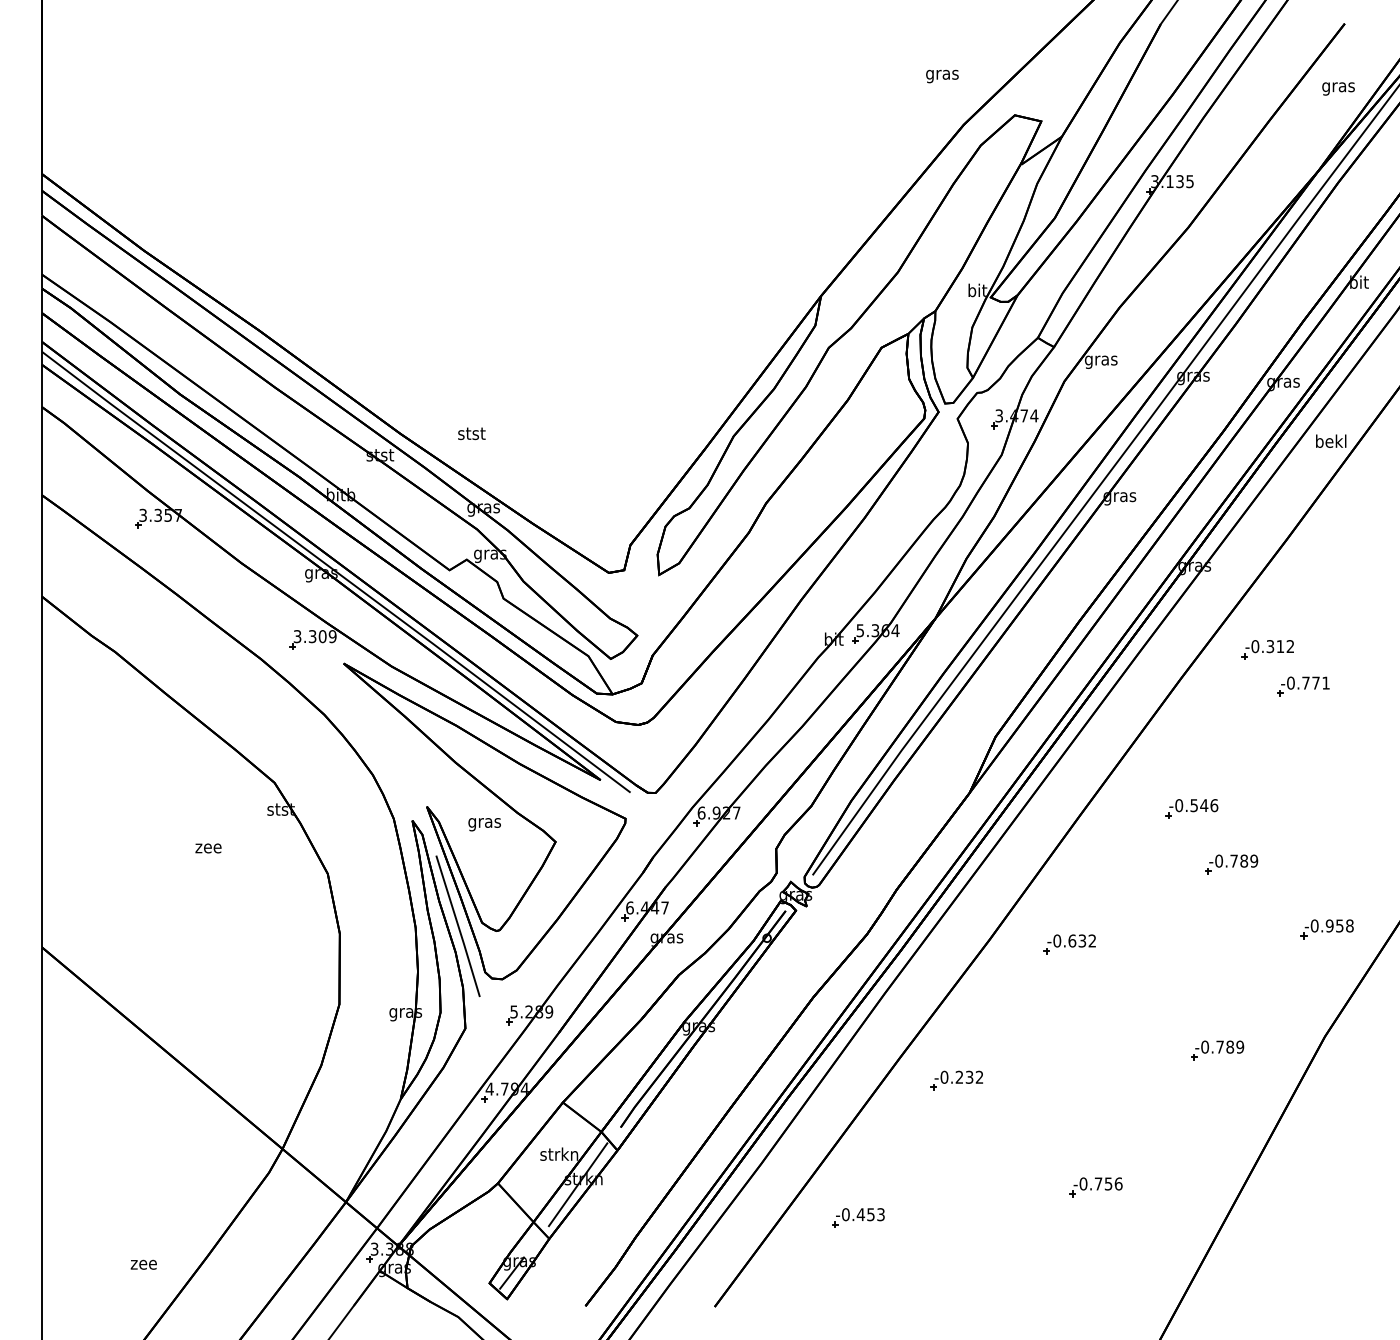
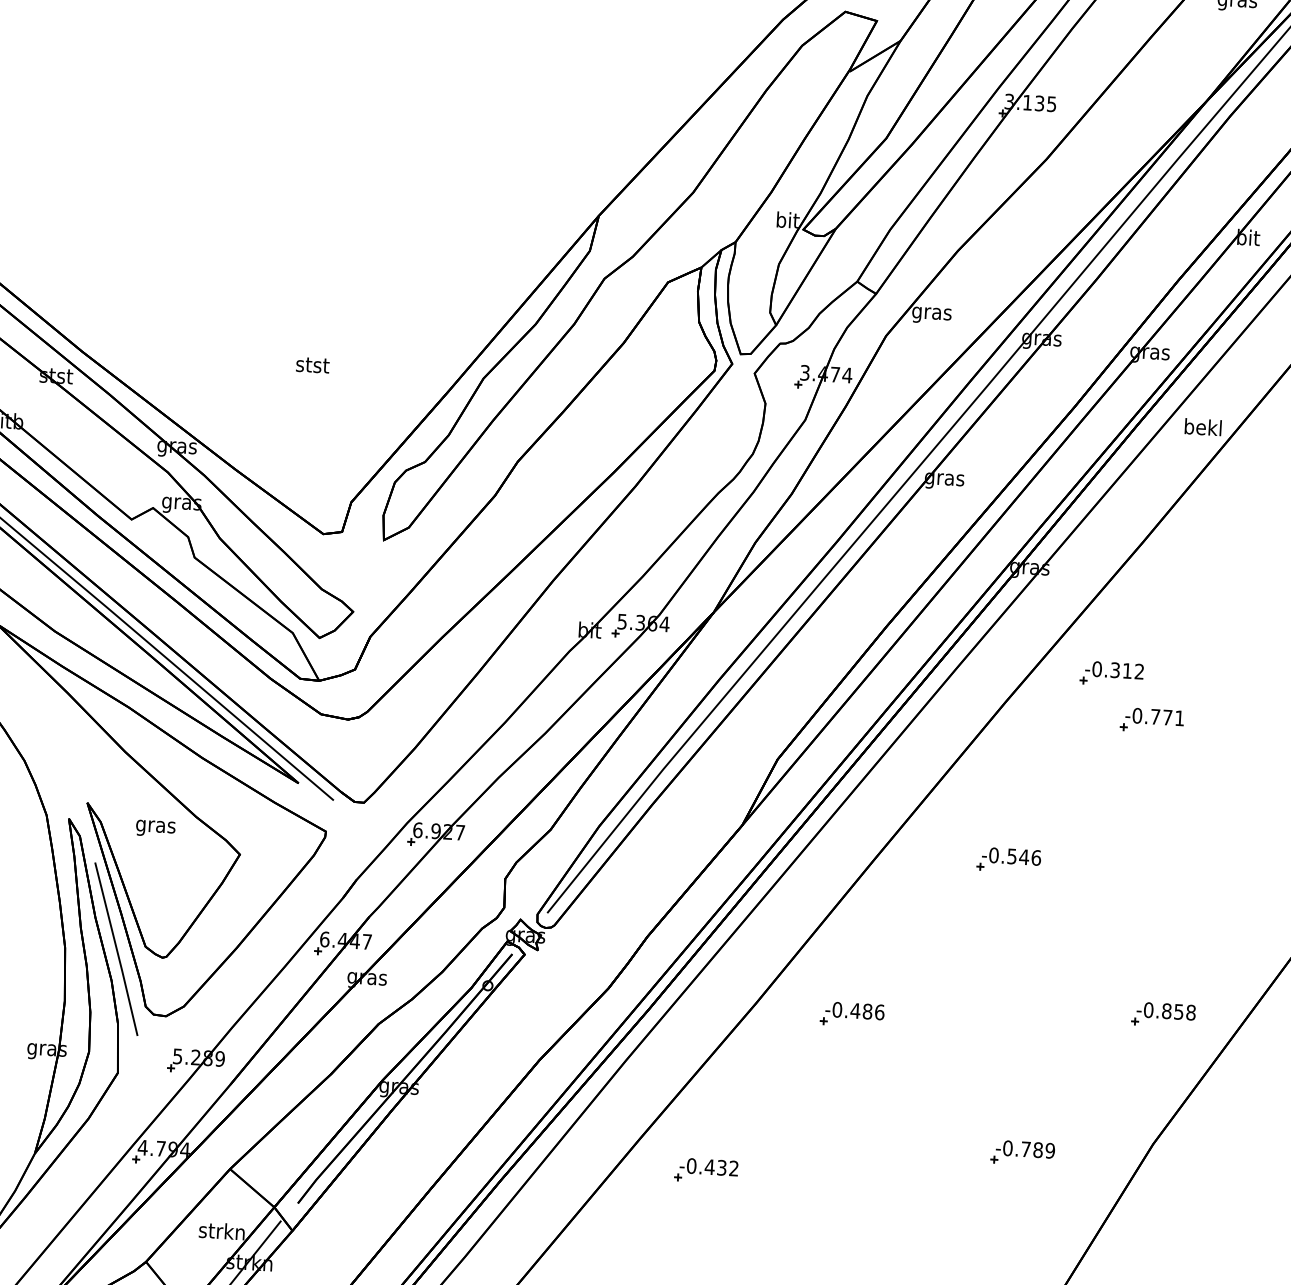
text: (471, 433) -> (312, 364), moved
part: (1231, 864) -> (1052, 930), removed
text: (1329, 925) -> (1166, 1010), -0.958 -> -0.858
text: (1082, 940) -> (867, 1011), -0.632 -> -0.486
text: (959, 1076) -> (709, 1166), -0.232 -> -0.432

